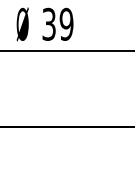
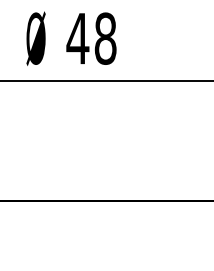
text: (57, 23) -> (91, 37), 39 -> 48

